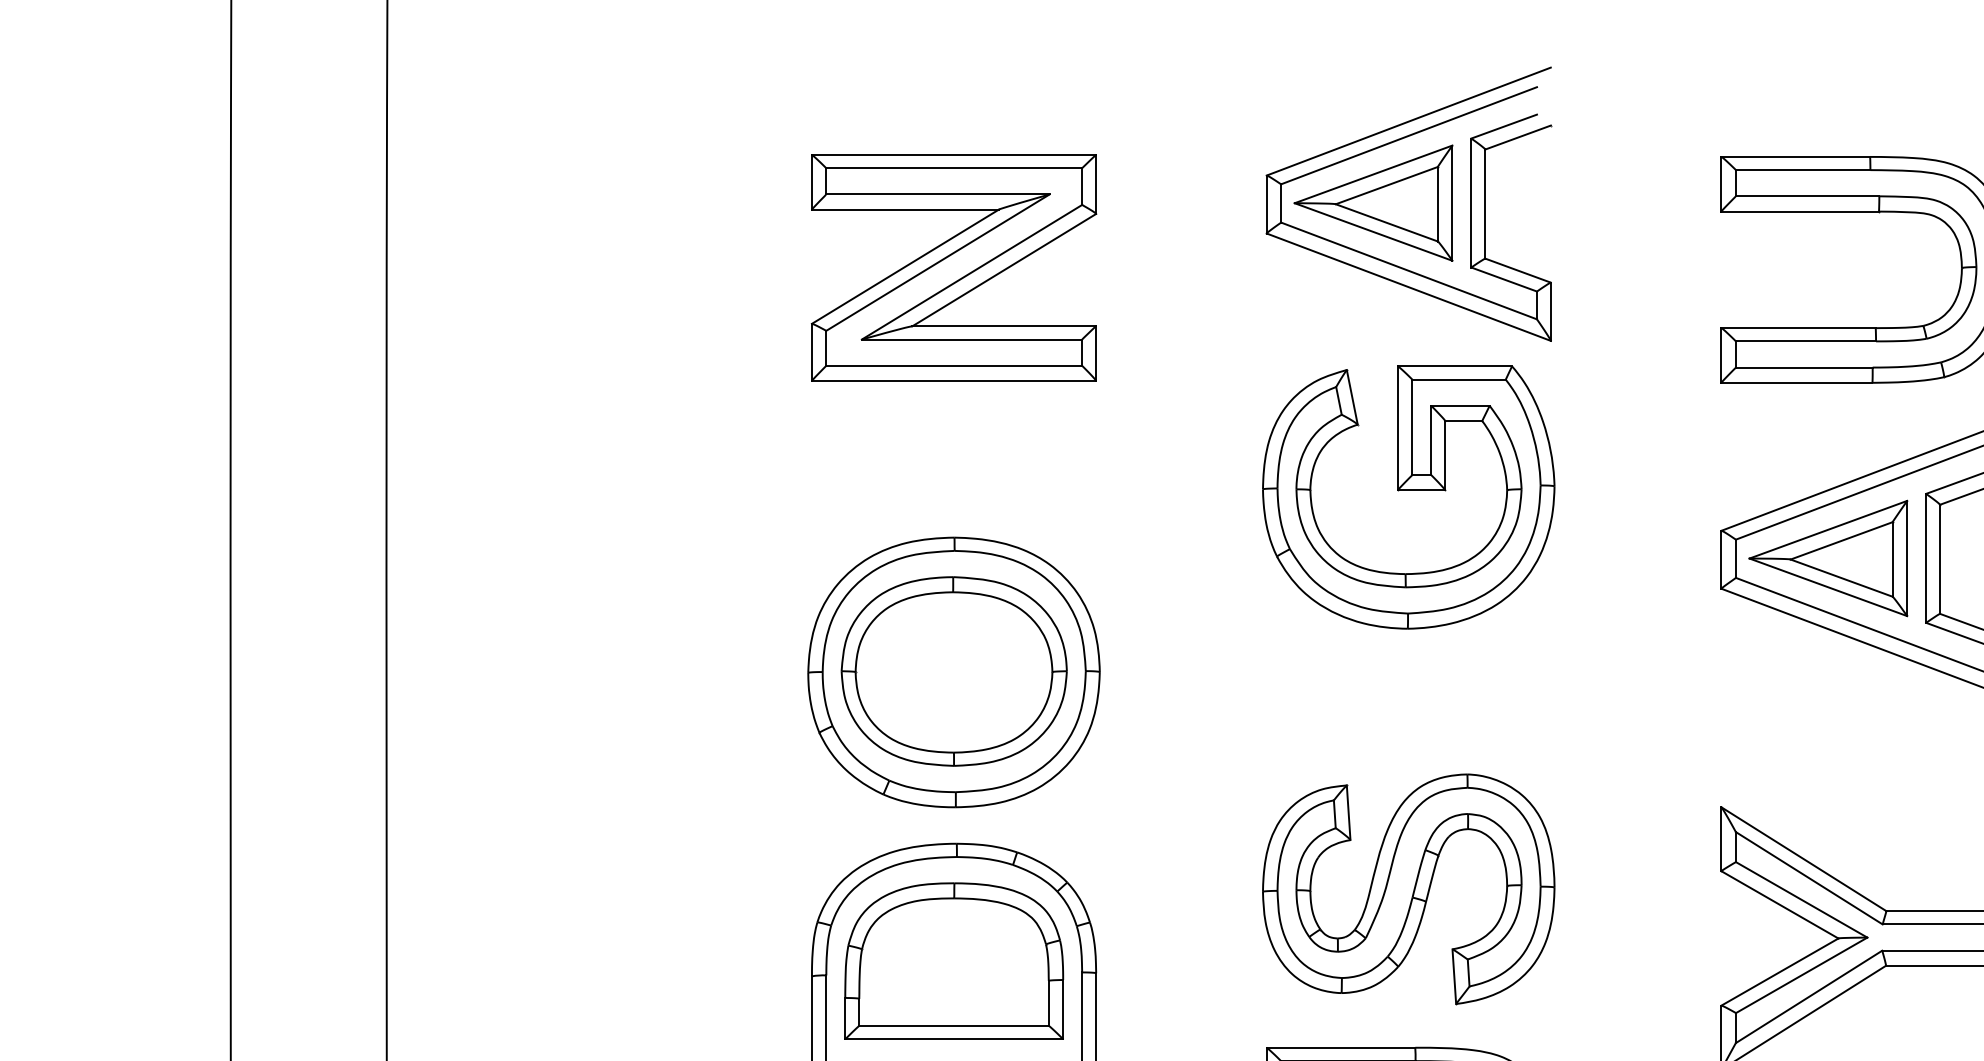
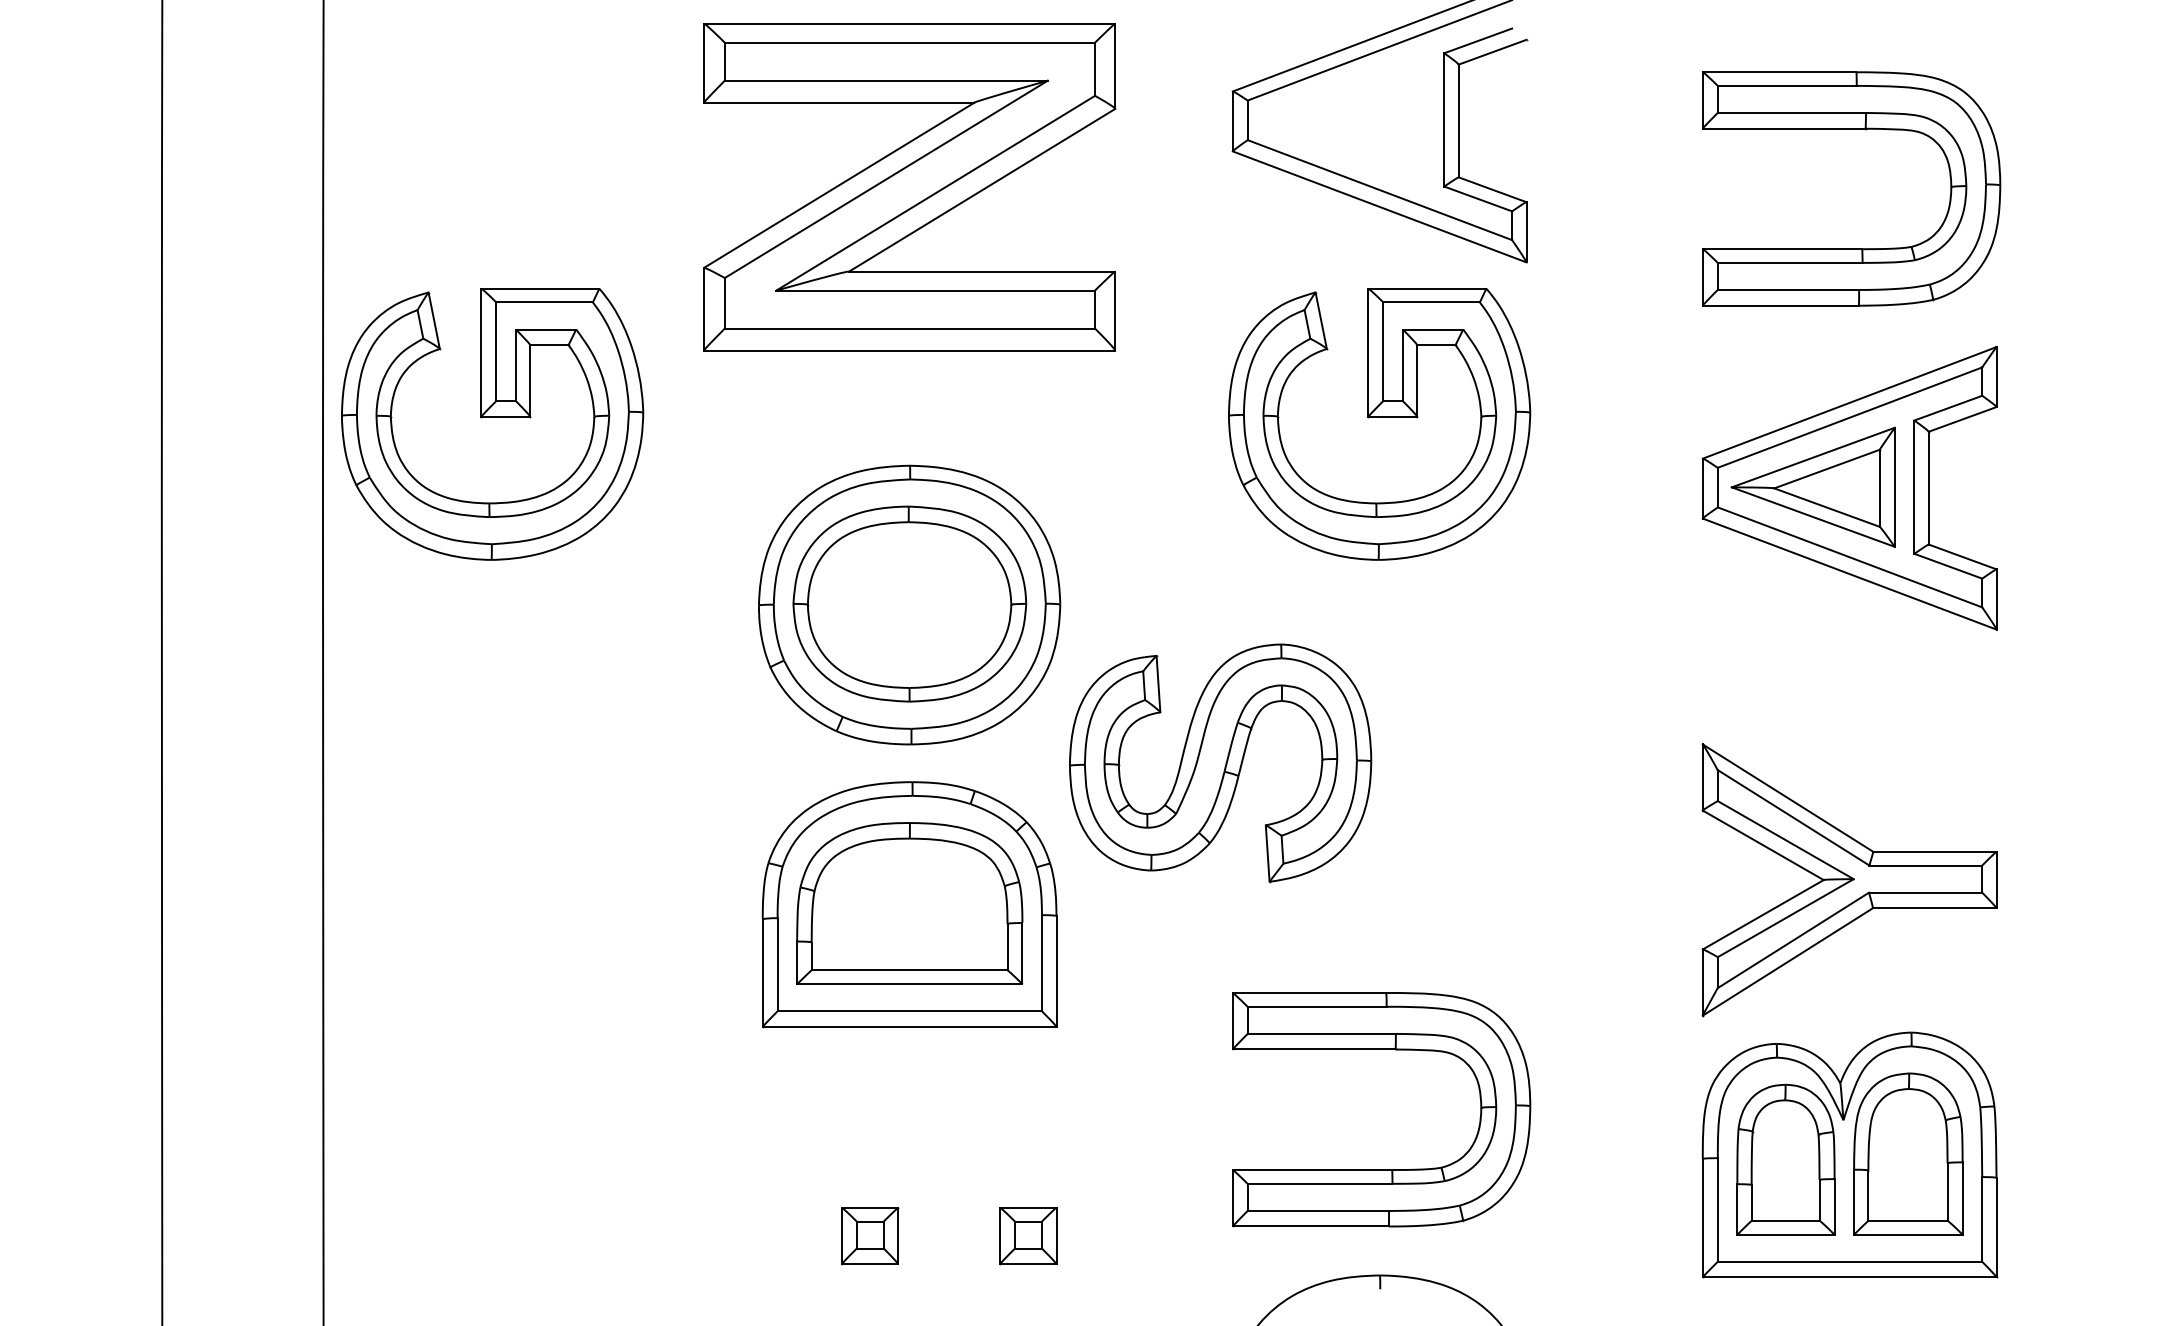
part: (1372, 202) -> (1342, 119), removed
part: (953, 267) -> (909, 186), size x1.4
part: (550, 490) -> (492, 417), added
part: (1408, 889) -> (1220, 763), moved

